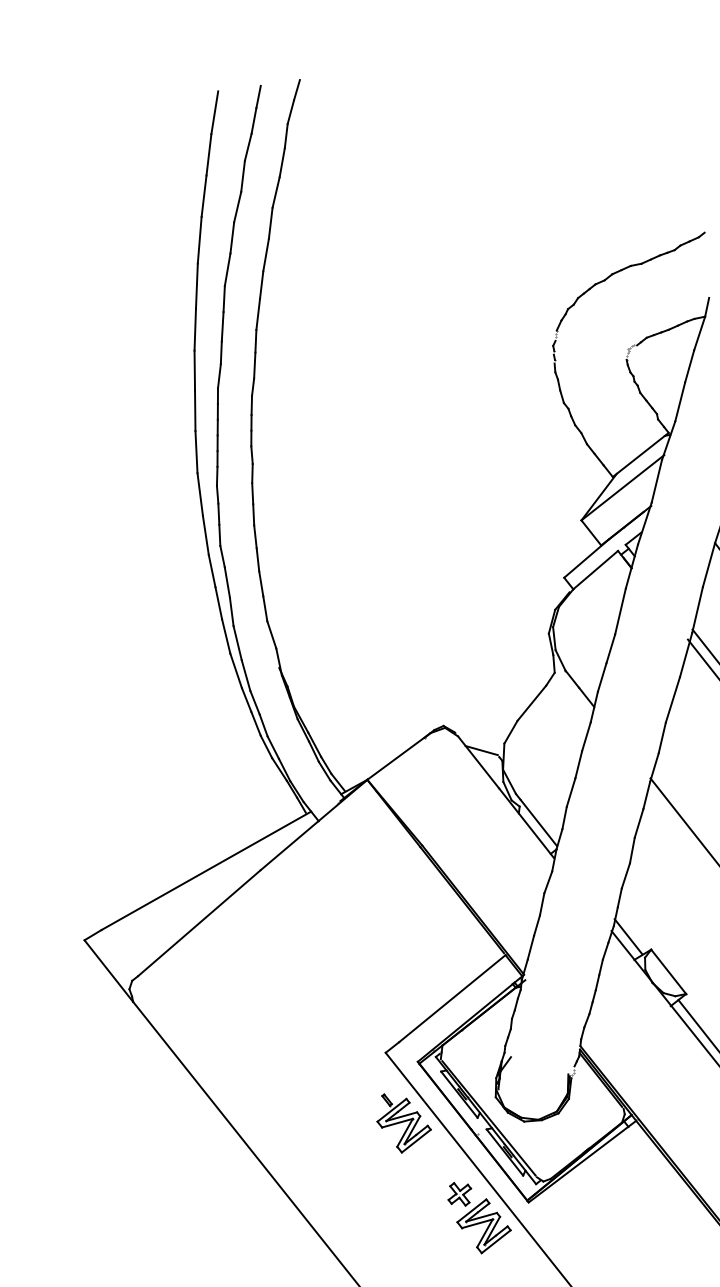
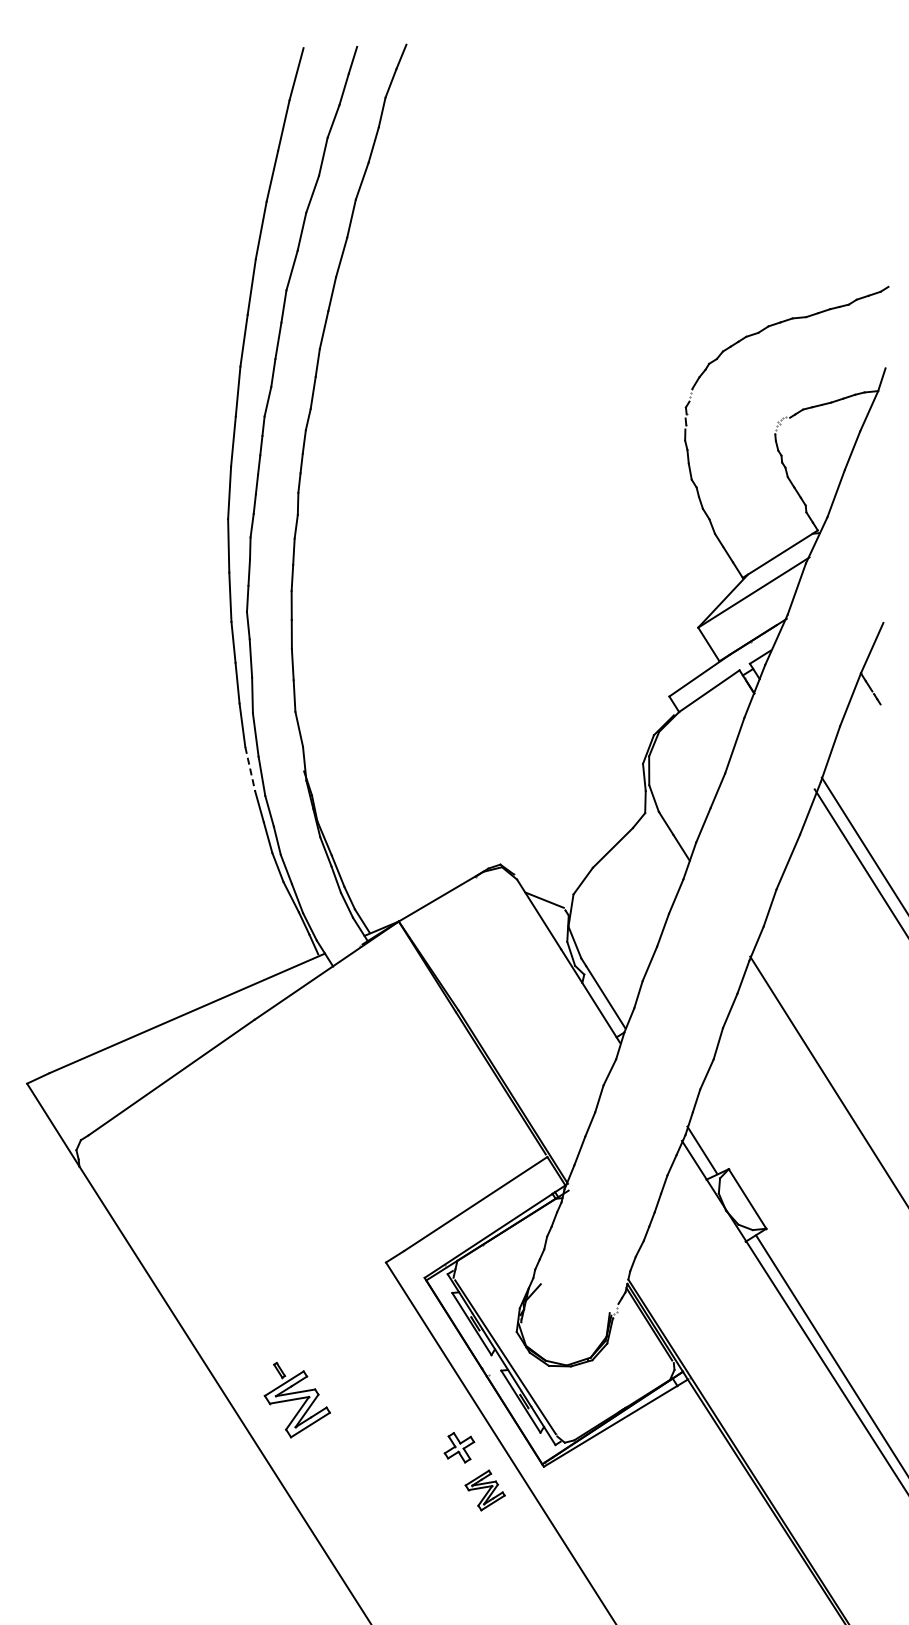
line: (236, 671) -> (250, 769), solid -> dashed
part: (403, 1122) -> (296, 1400), moved
part: (483, 1226) -> (484, 1490), size x0.6

